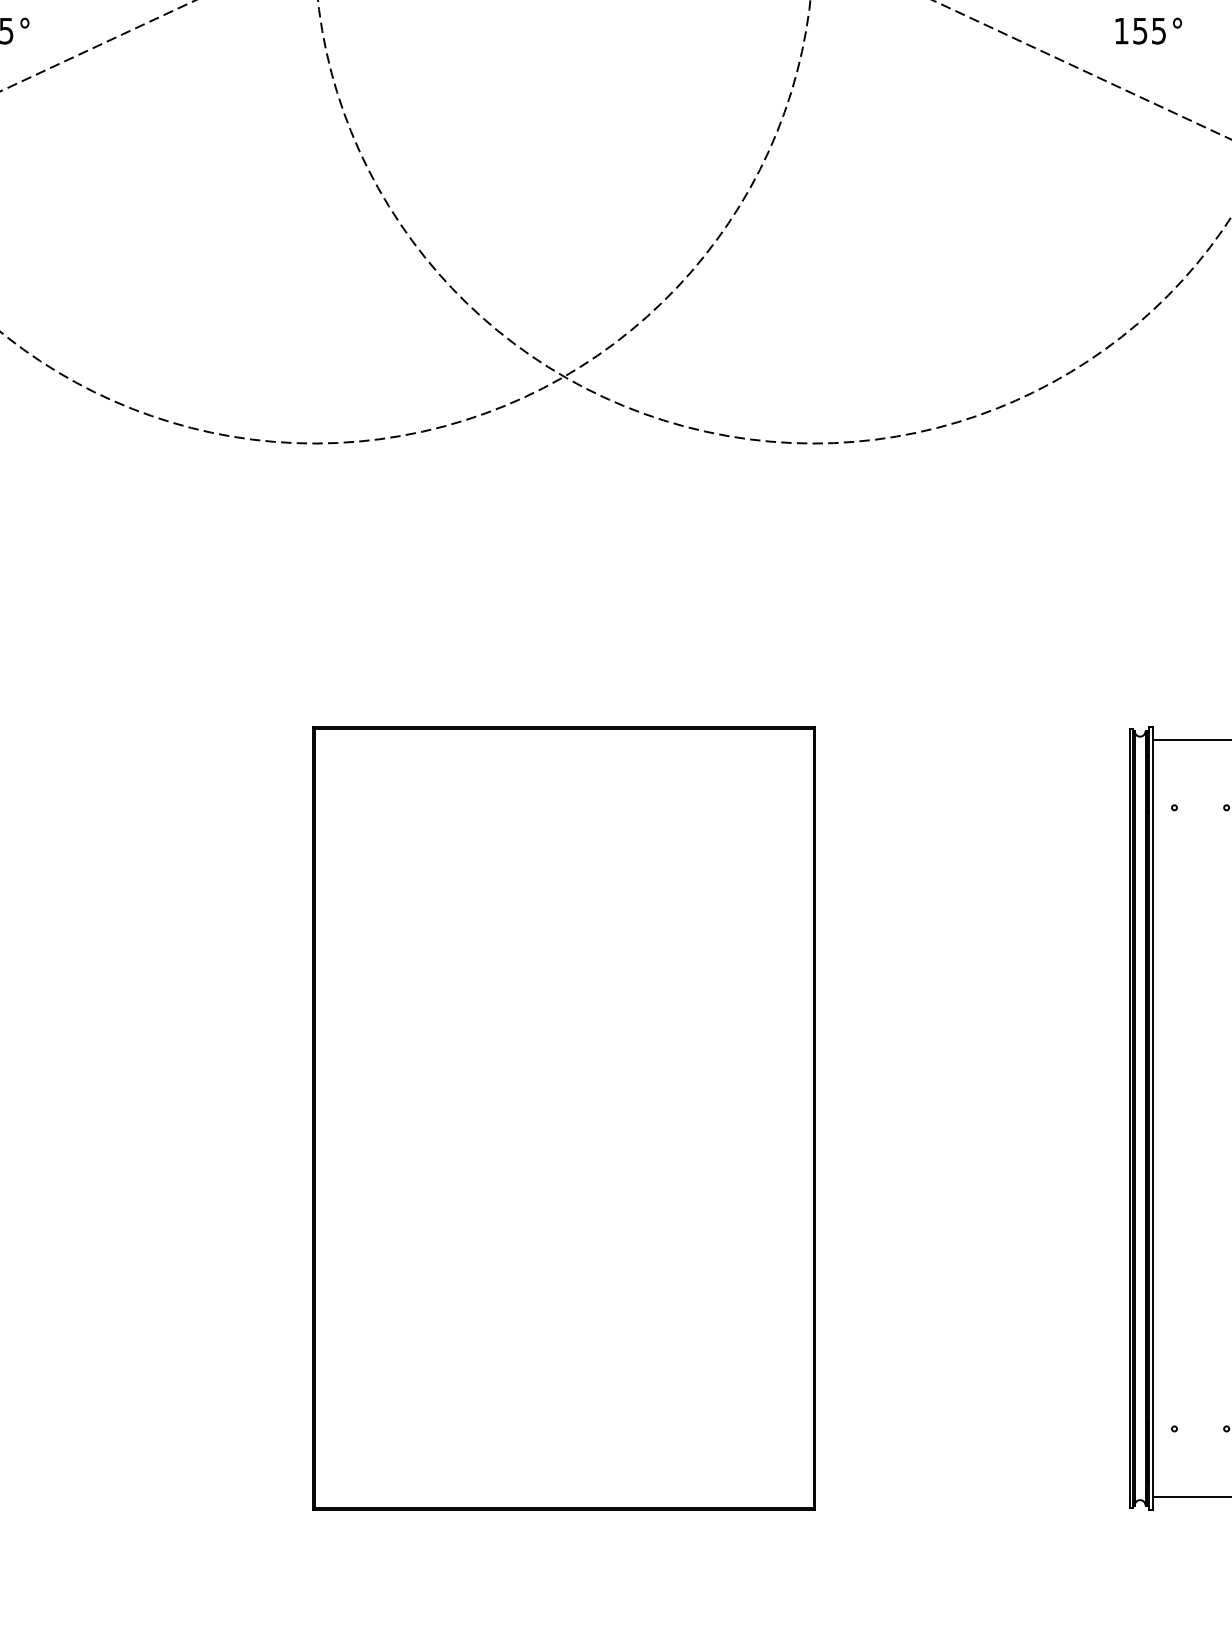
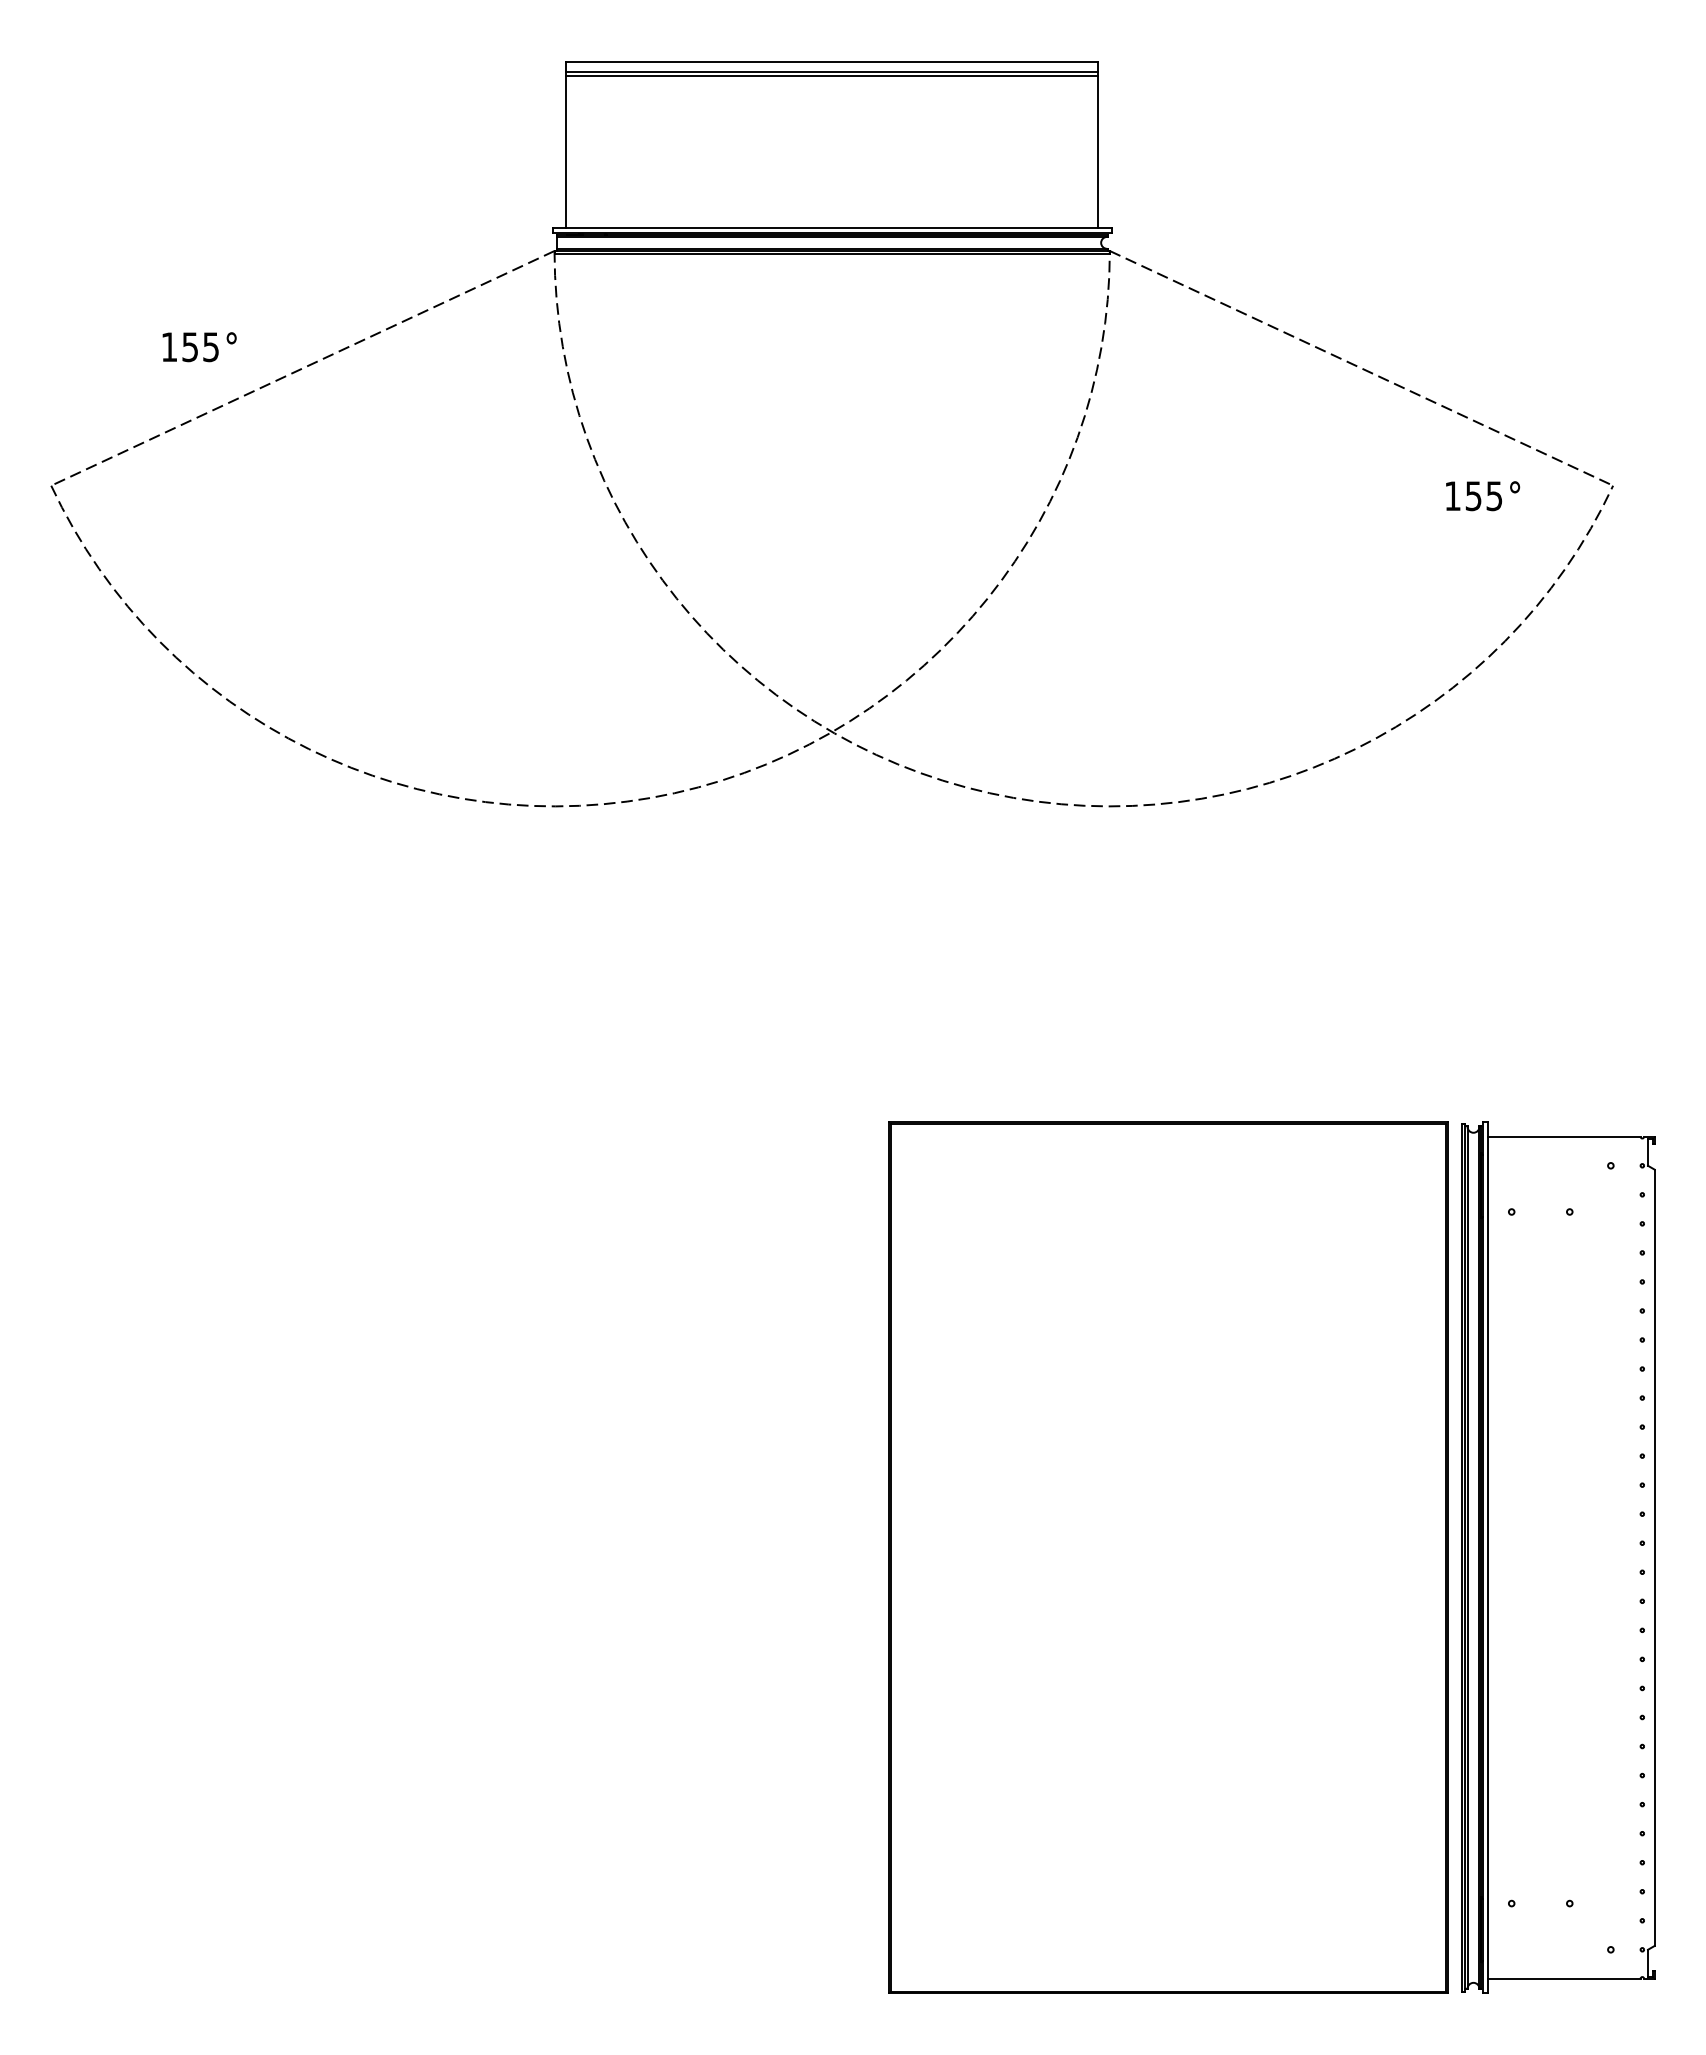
text: (1149, 31) -> (1483, 496), moved
part: (564, 1118) -> (1168, 1557), moved

